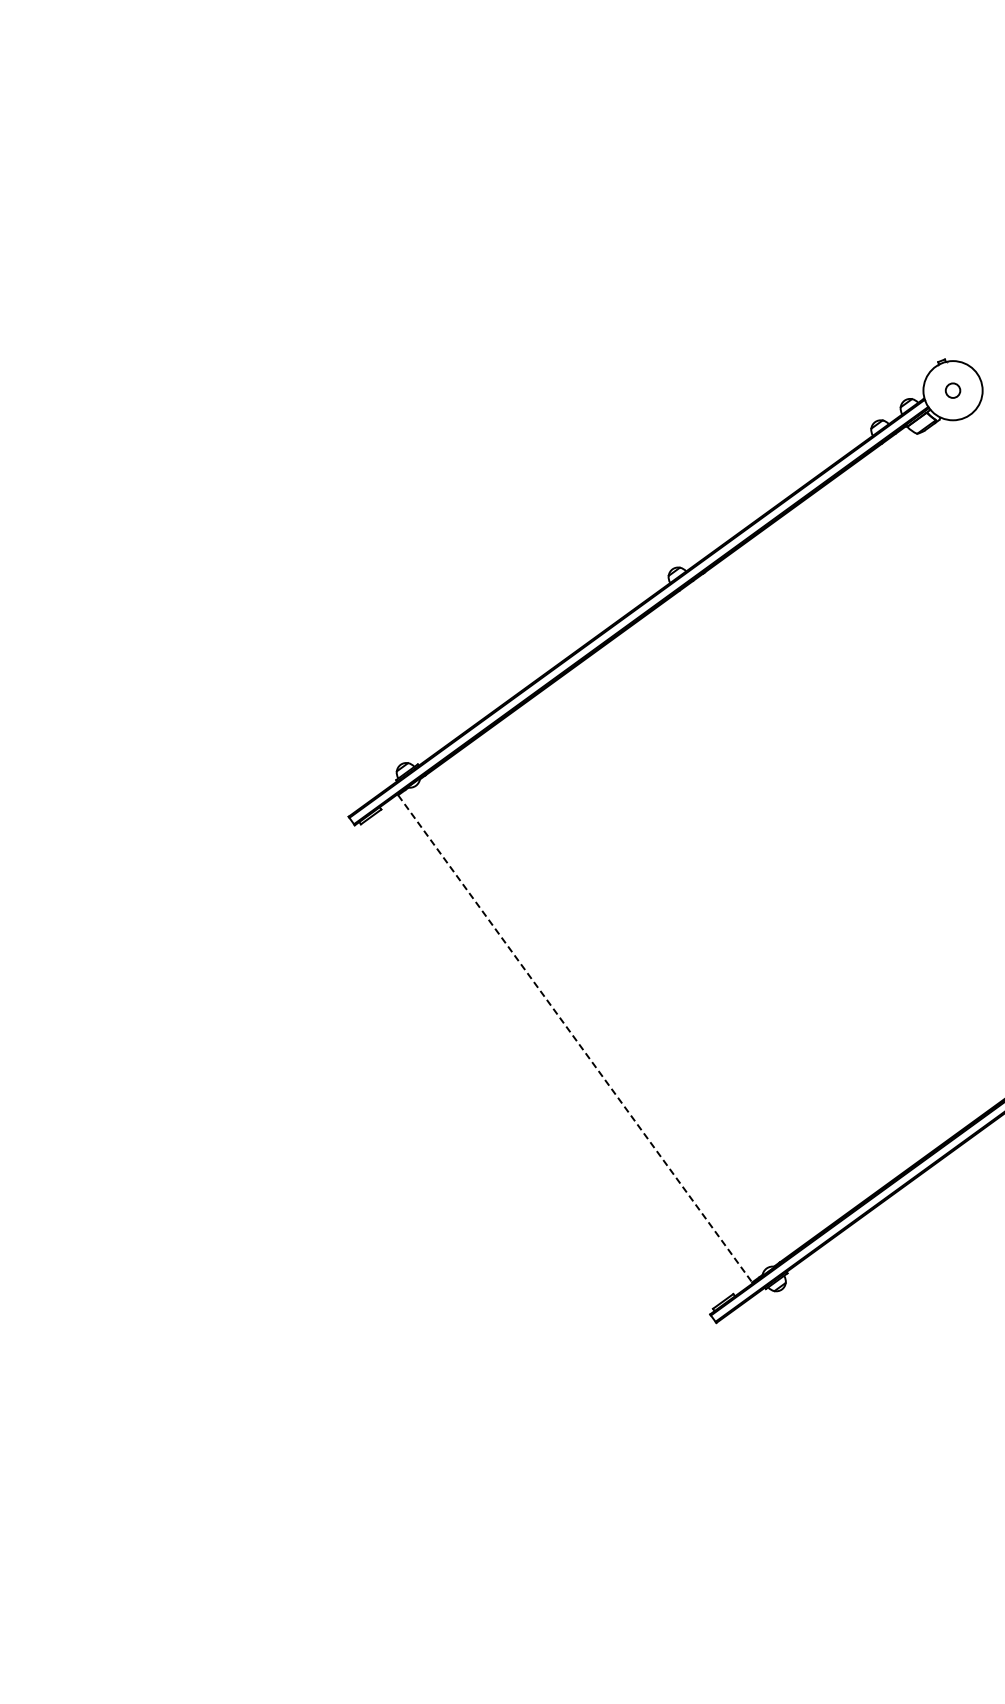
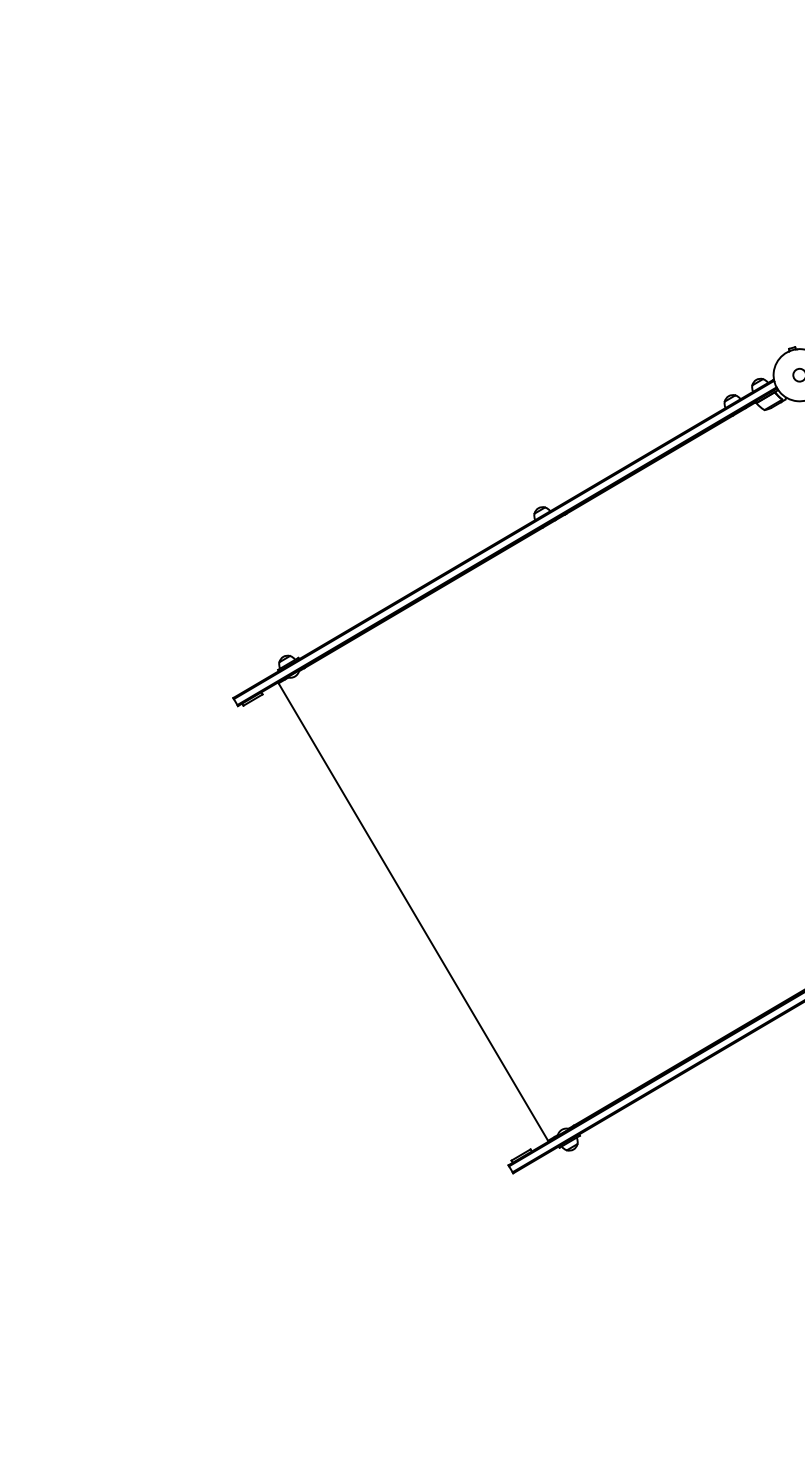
line: (575, 1039) -> (413, 912), dashed -> solid

